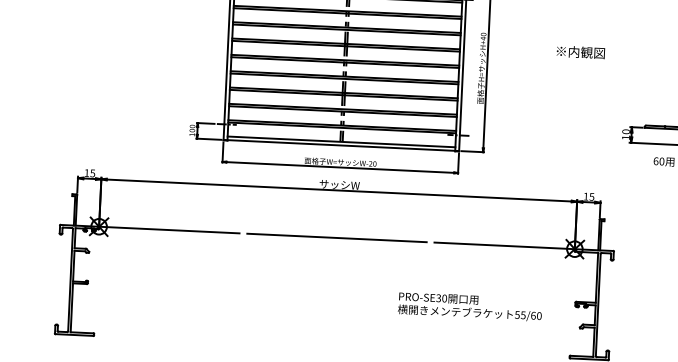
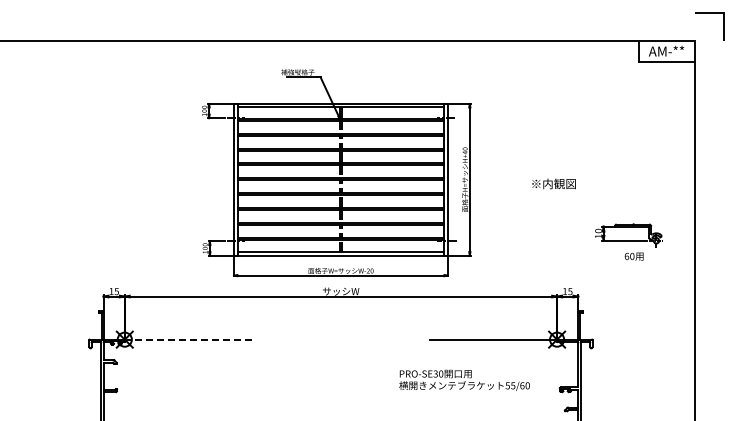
text: (580, 51) -> (553, 183), moved
line: (169, 229) -> (188, 339), solid -> dashed
line: (336, 237) -> (340, 339), removed
text: (470, 305) -> (464, 379), moved

